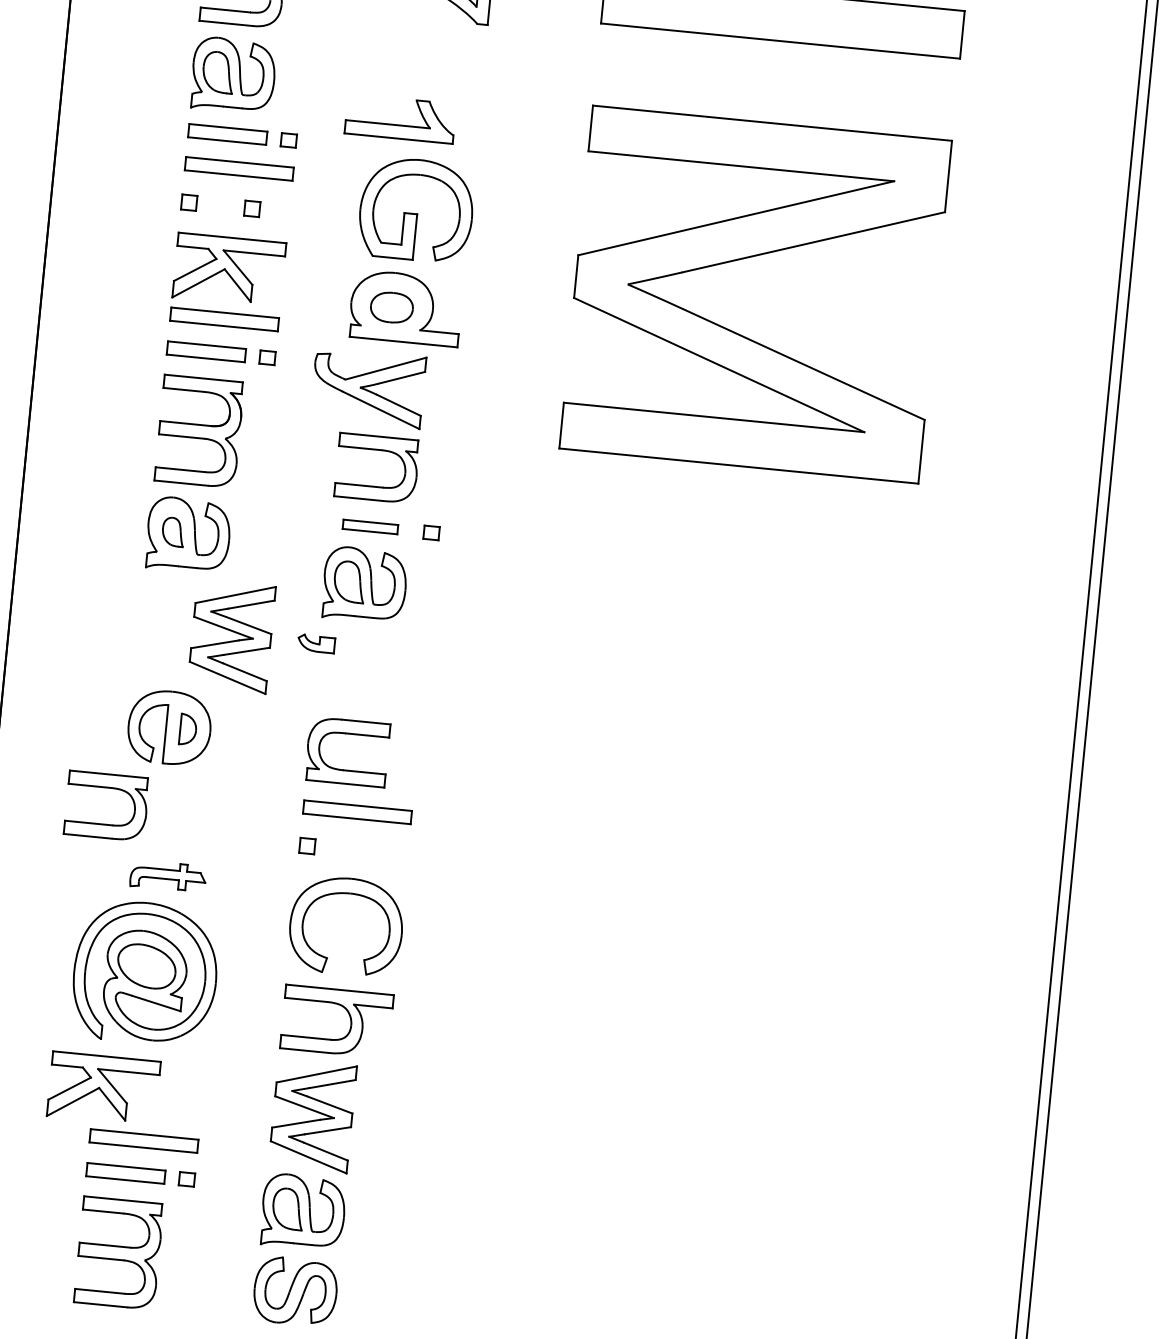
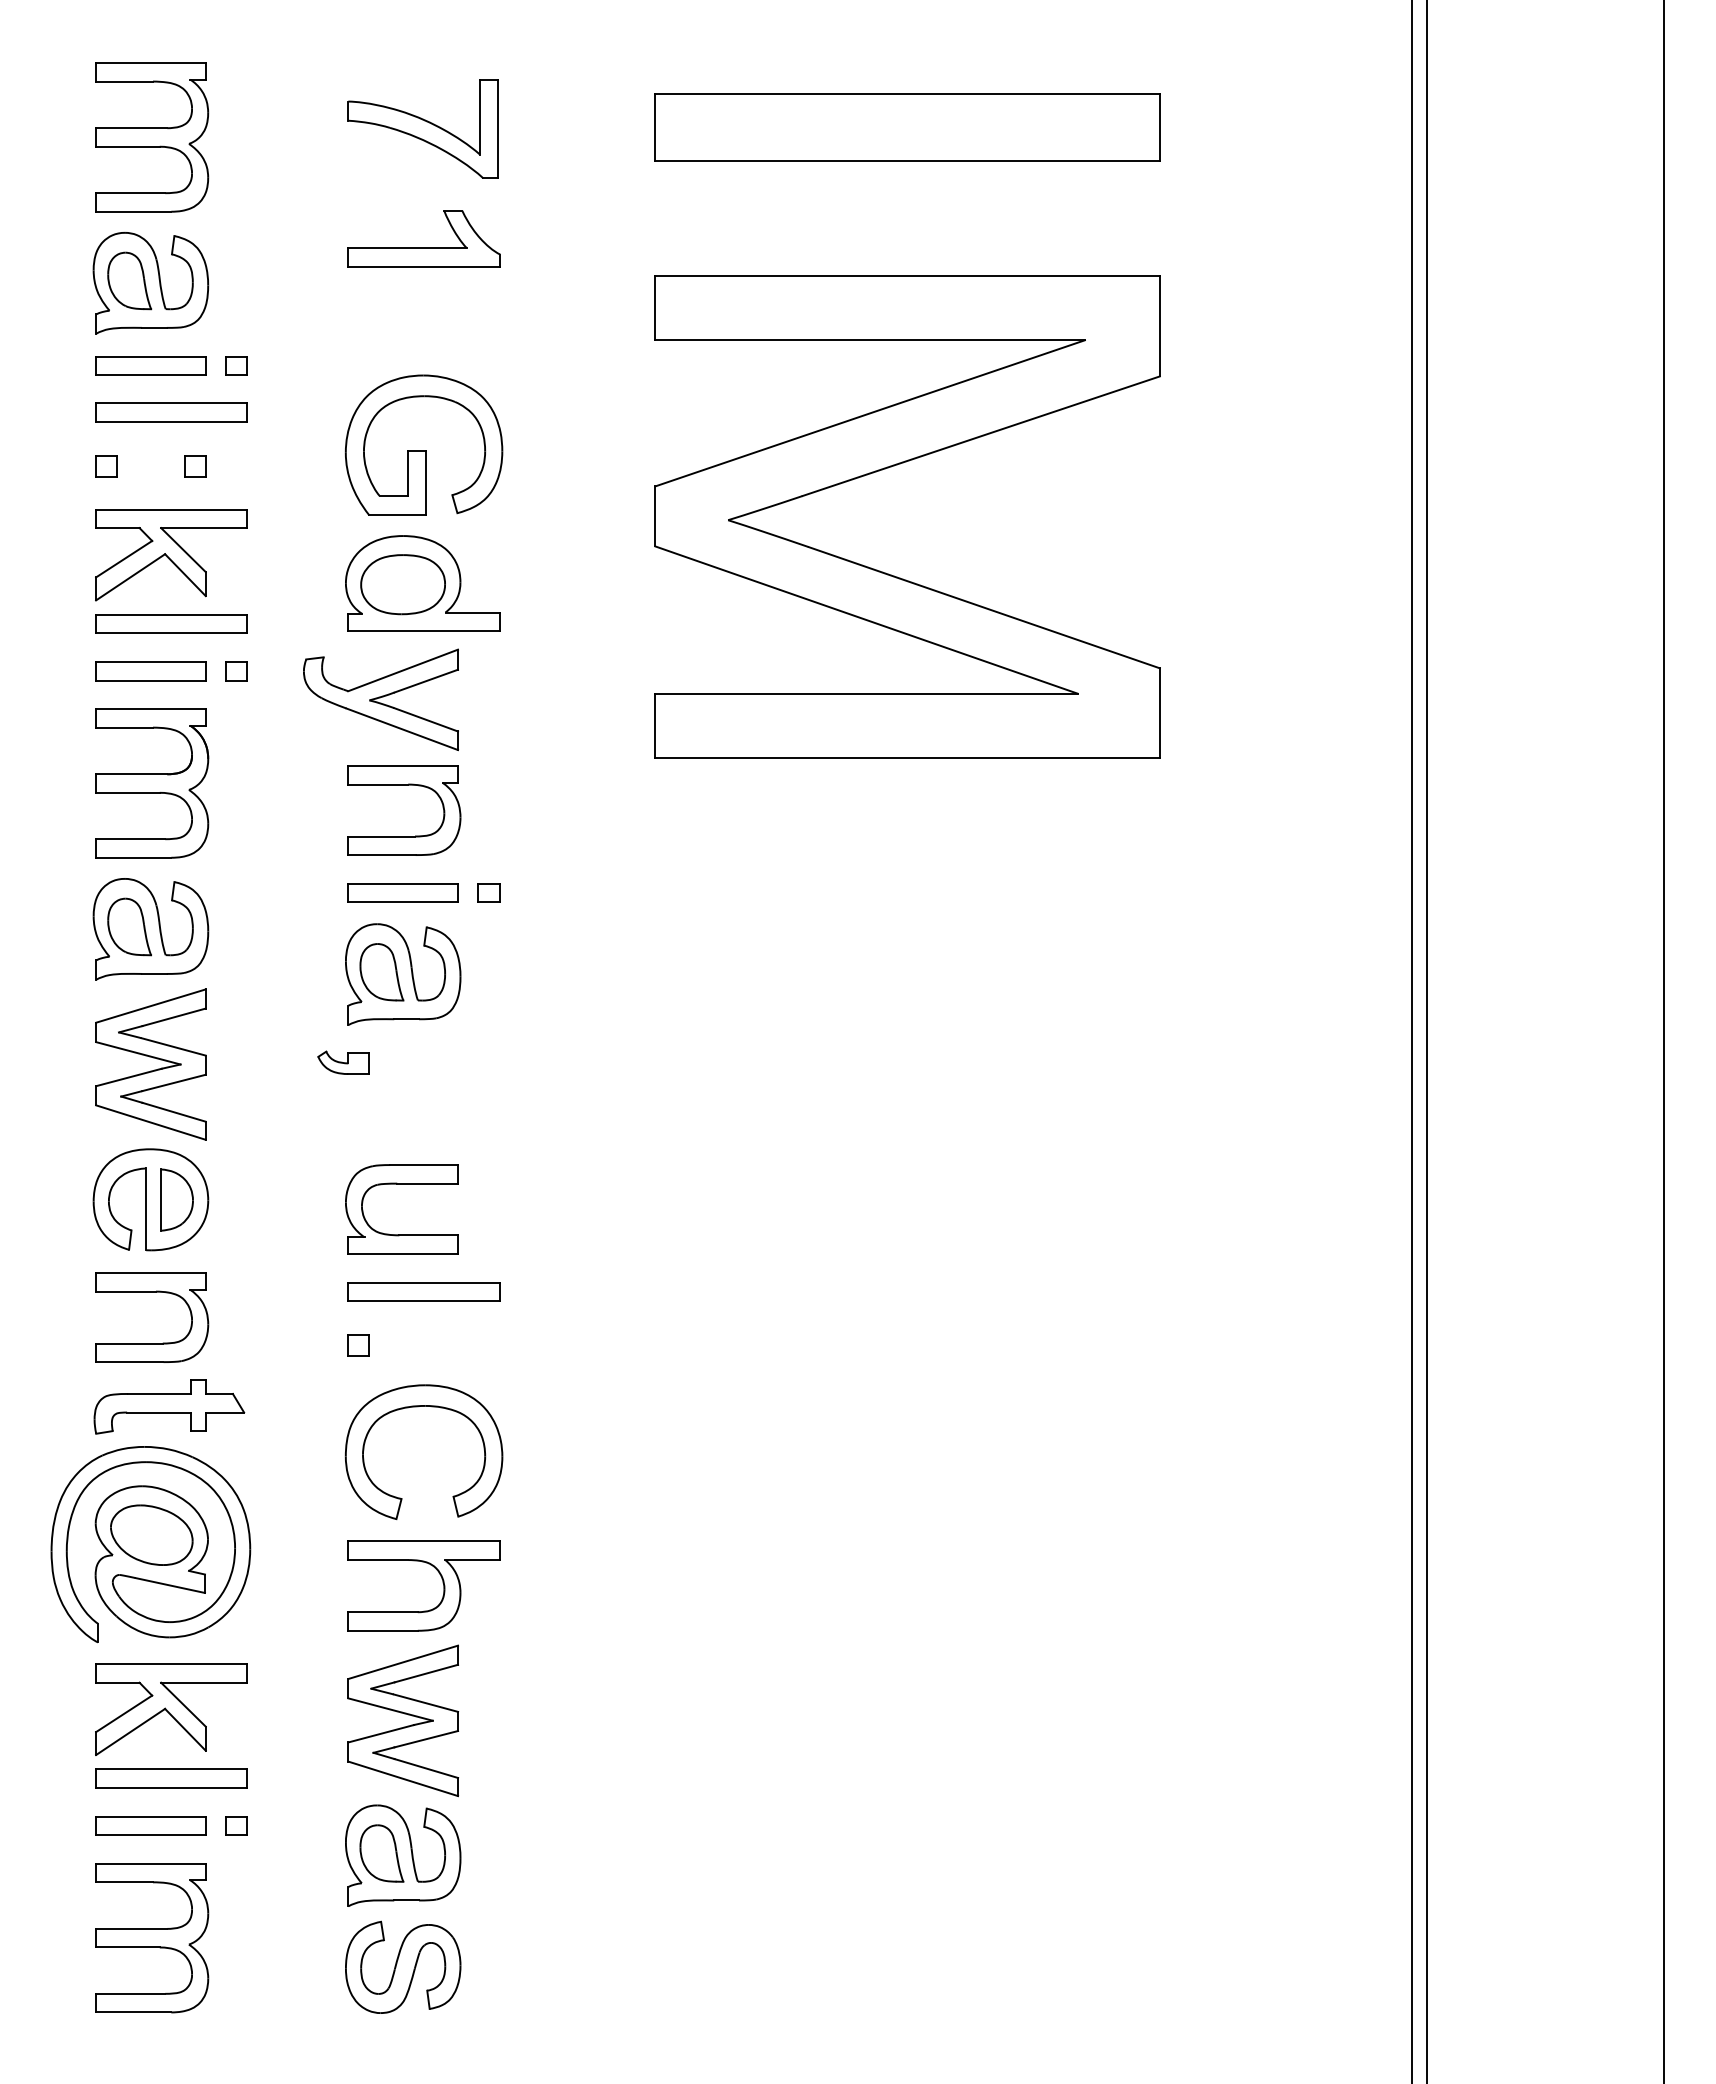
part: (399, 124) -> (423, 247), moved
part: (391, 307) -> (402, 584), size x1.43
part: (370, 526) -> (402, 892), size x1.43
part: (173, 531) -> (129, 926), size x1.43
part: (231, 636) -> (150, 1064), moved
part: (187, 729) -> (176, 1199), size x1.43
part: (108, 788) -> (152, 1292), moved
part: (168, 876) -> (169, 1406), size x1.43
part: (103, 1088) -> (171, 1709), moved

